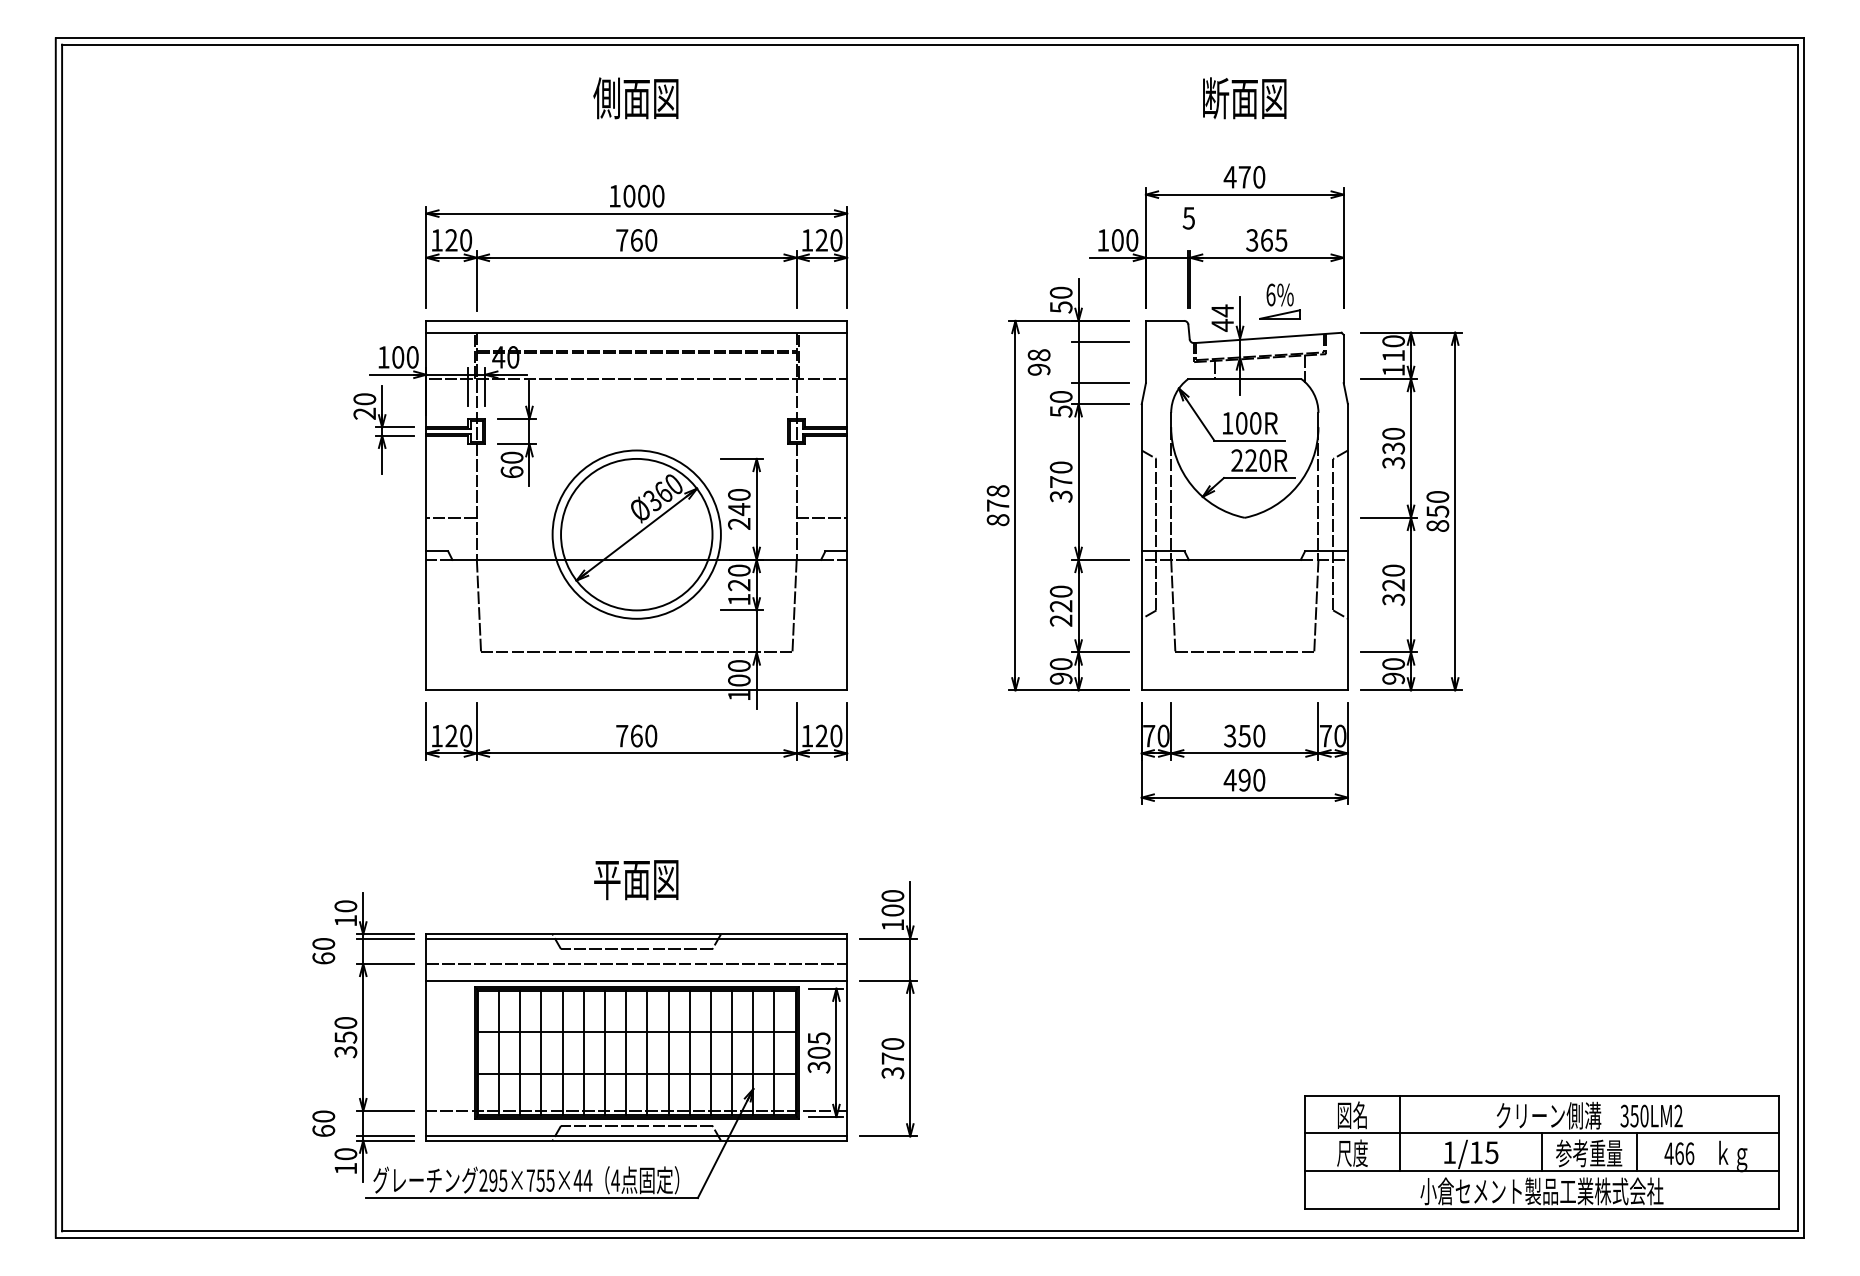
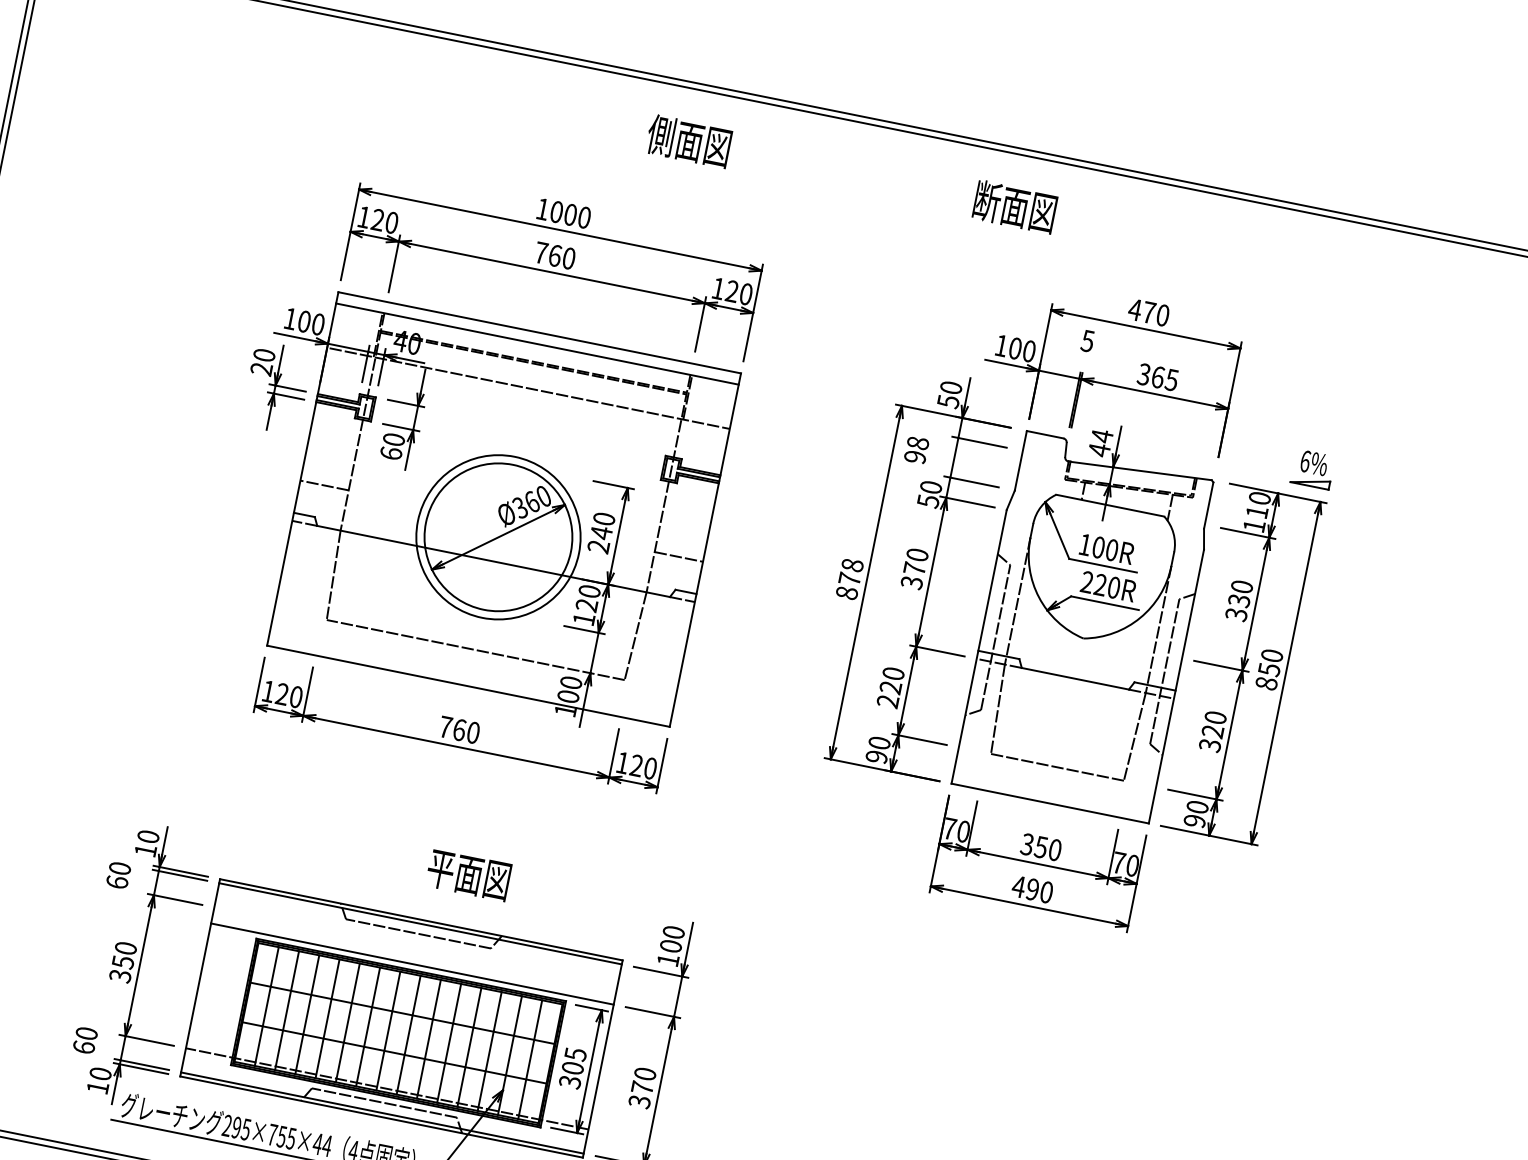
text: (635, 98) -> (688, 141), moved
text: (1244, 98) -> (1014, 207), moved
part: (1279, 301) -> (1312, 469), moved
text: (636, 880) -> (468, 875), moved
line: (636, 963) -> (415, 947), removed

